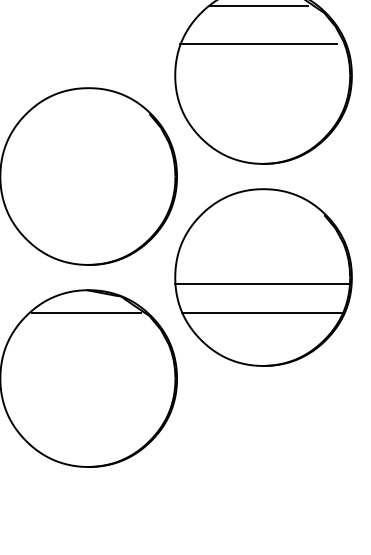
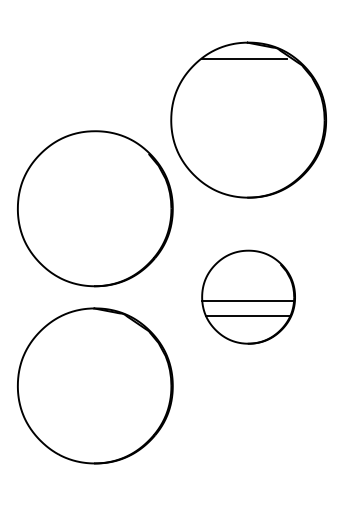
line: (258, 44) -> (244, 92), removed
part: (263, 276) -> (248, 296), size x0.6
line: (86, 313) -> (93, 328), removed

